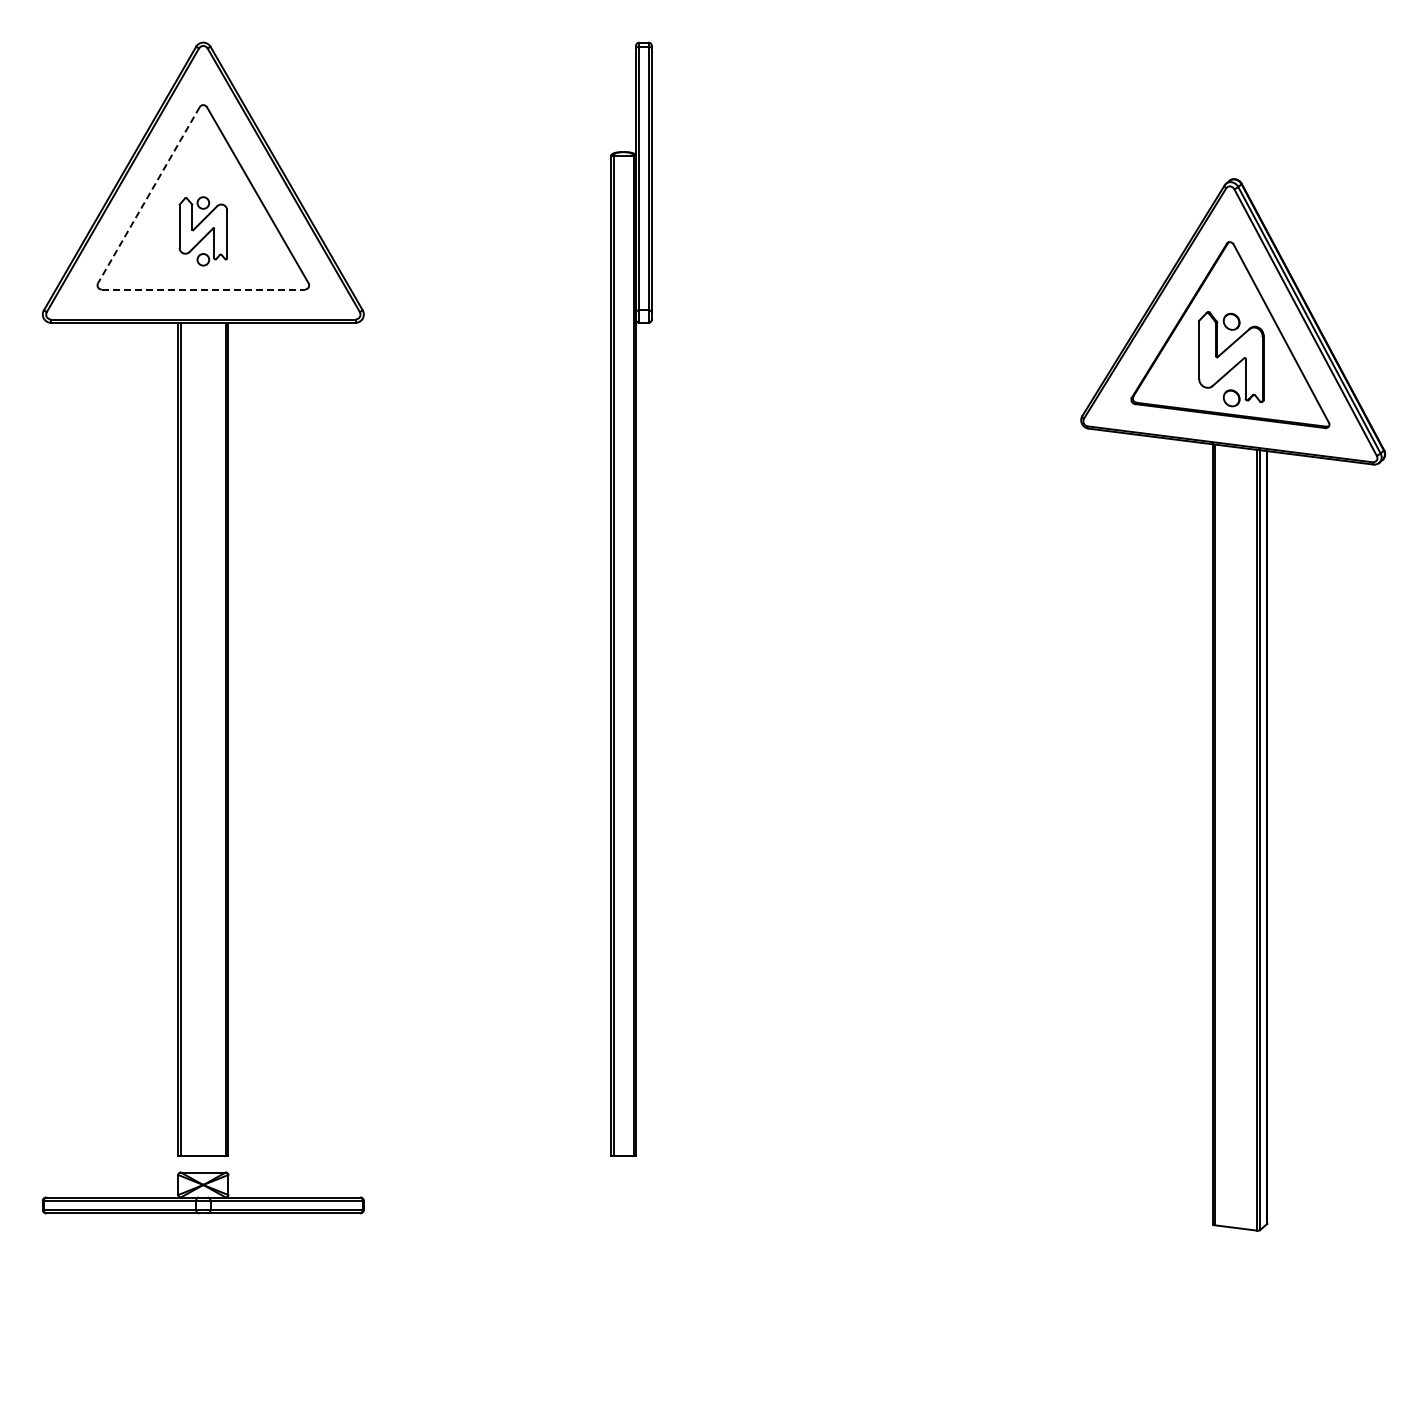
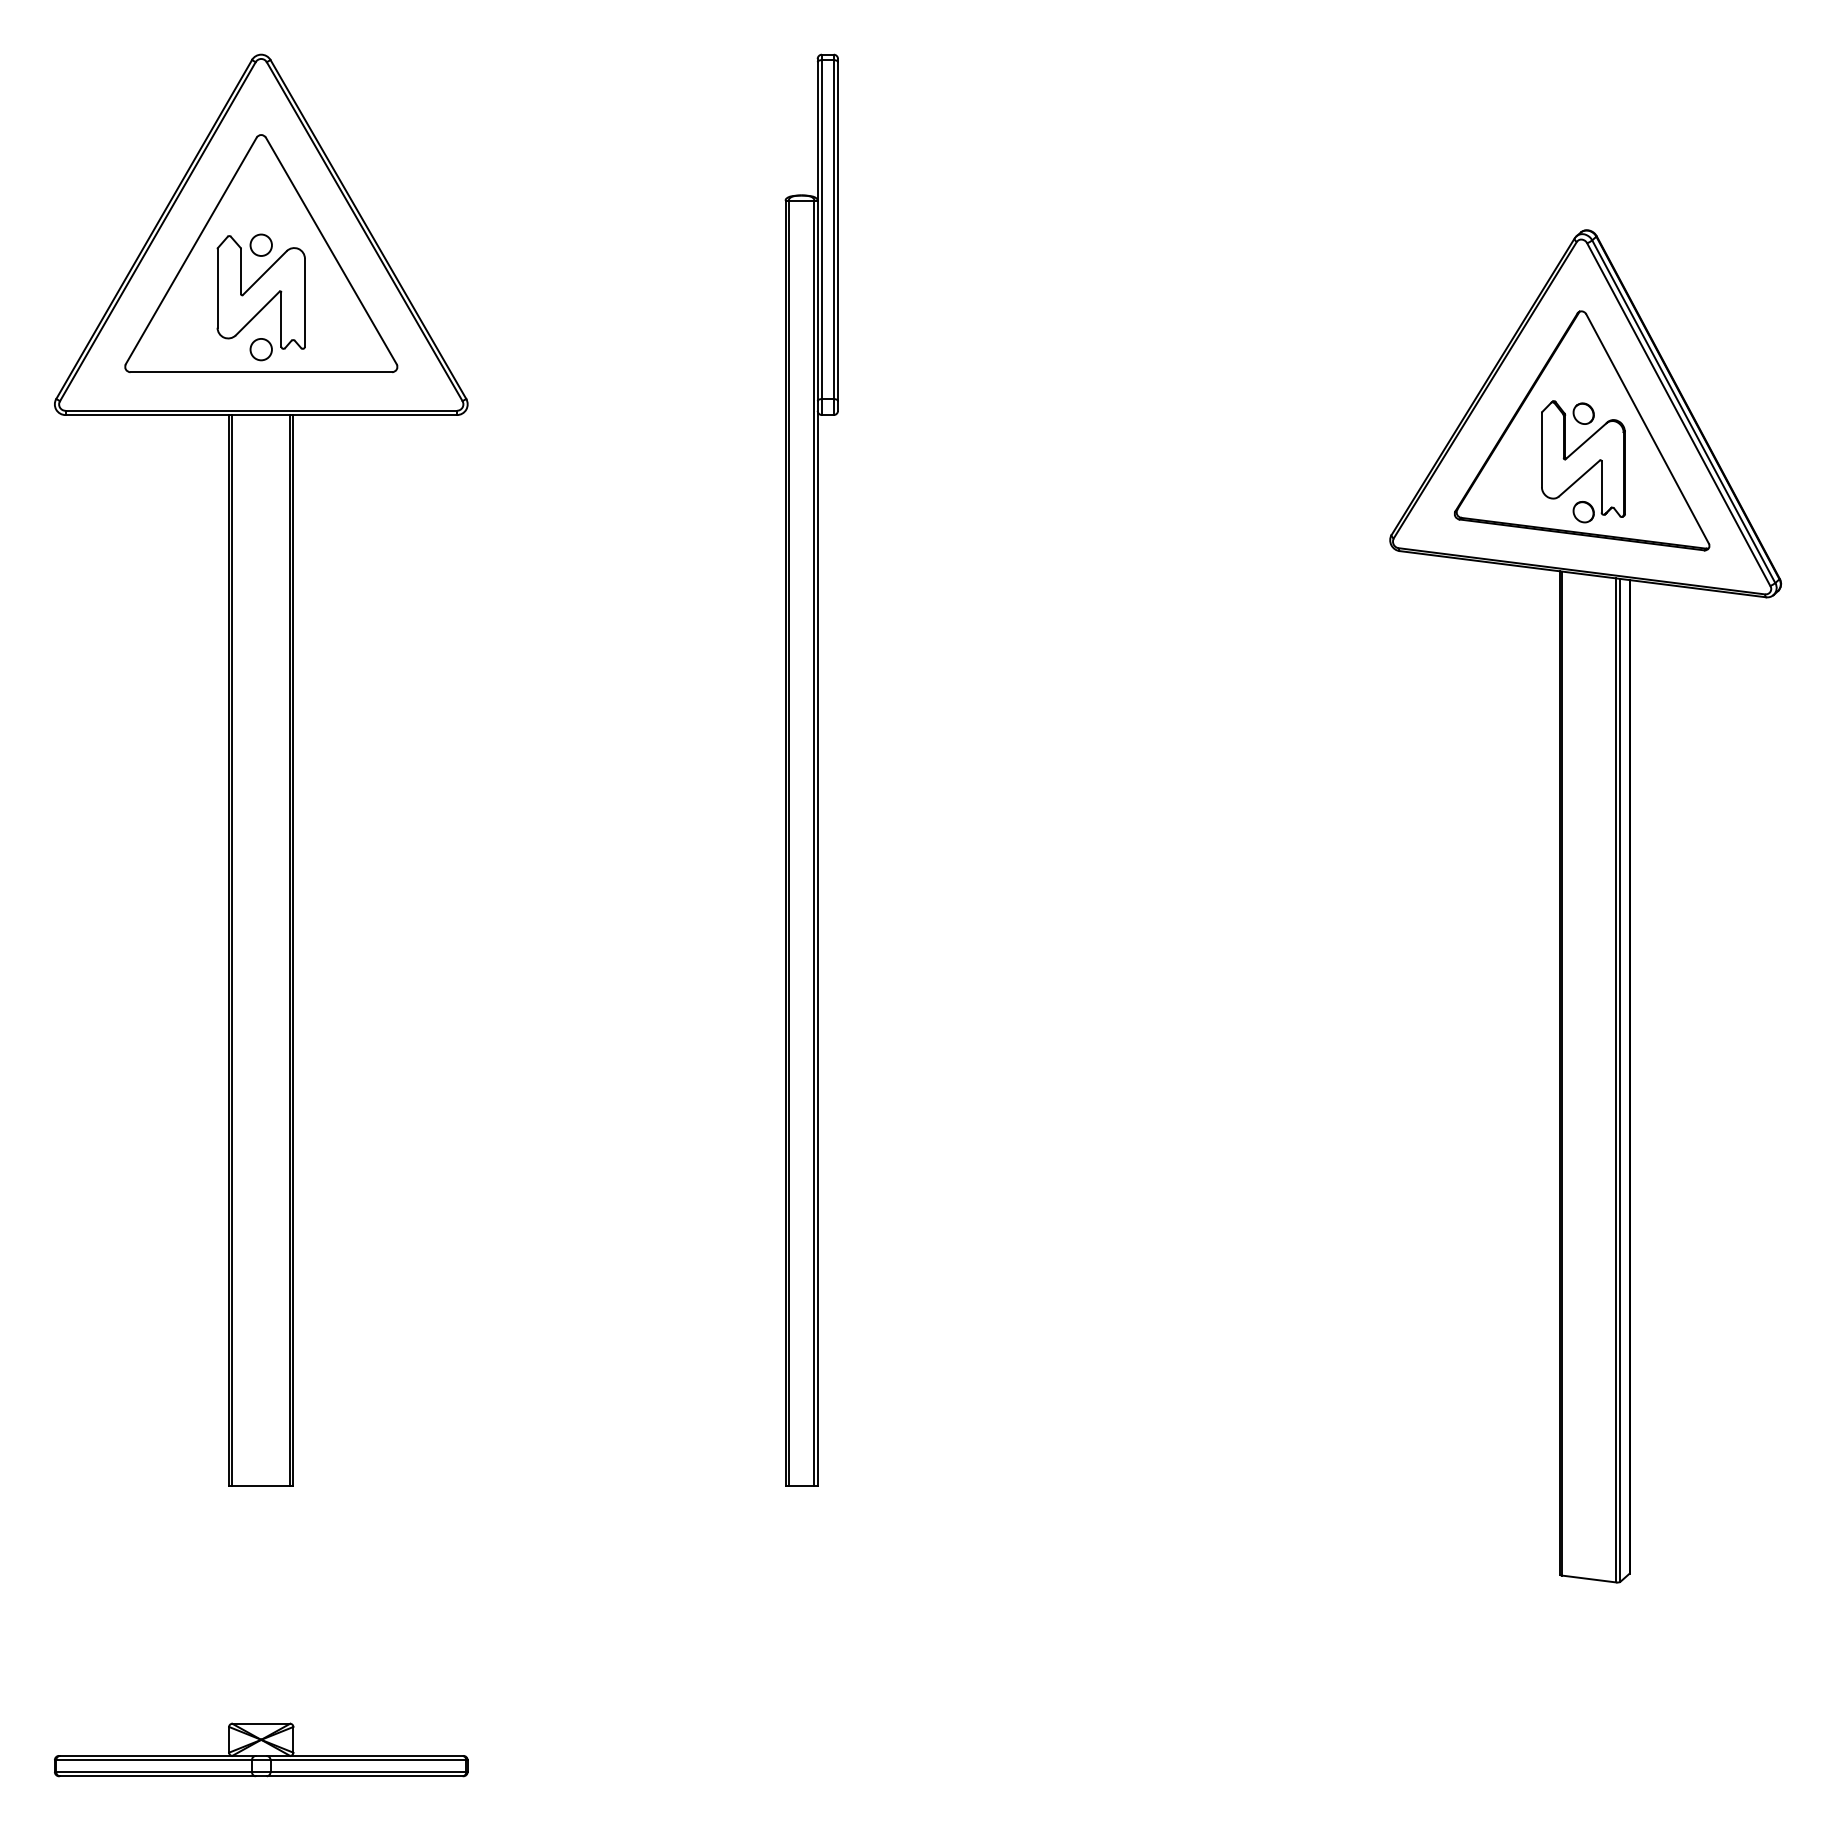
line: (148, 195) -> (190, 251), dashed -> solid
part: (203, 231) -> (261, 297), size x1.43
line: (203, 289) -> (261, 372), dashed -> solid
part: (203, 1192) -> (261, 1749), moved

